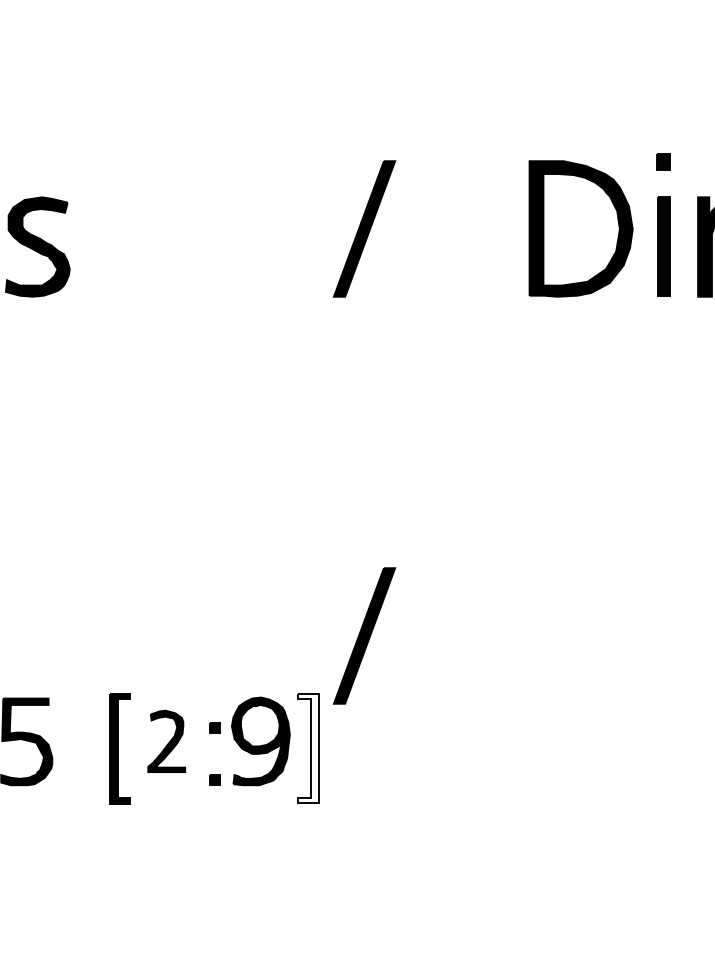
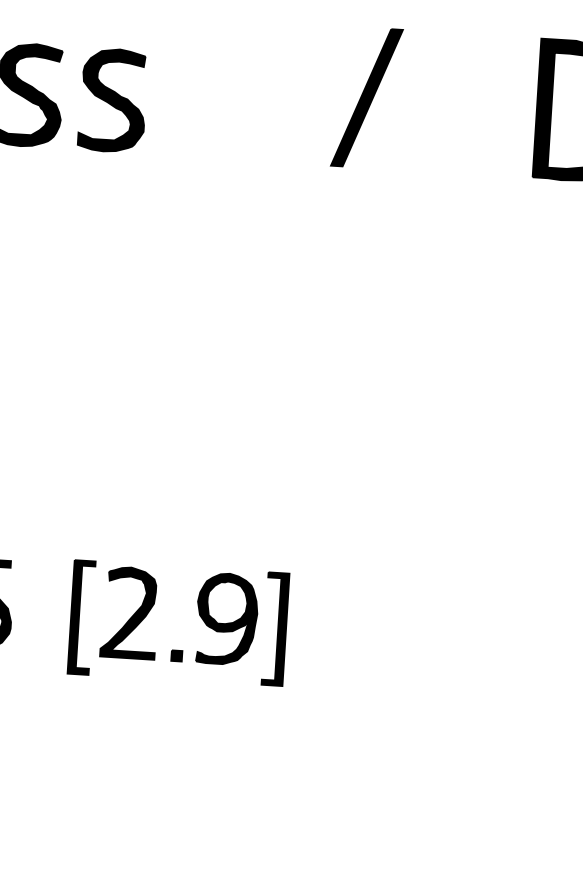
part: (119, 246) -> (113, 99), added
part: (364, 635) -> (340, 516), removed
part: (214, 727) -> (180, 601), removed
part: (166, 741) -> (129, 613), size x1.43
fill: (308, 747) -> (275, 628), added

